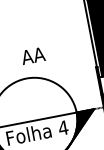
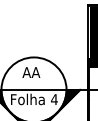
text: (33, 55) -> (31, 72), moved

